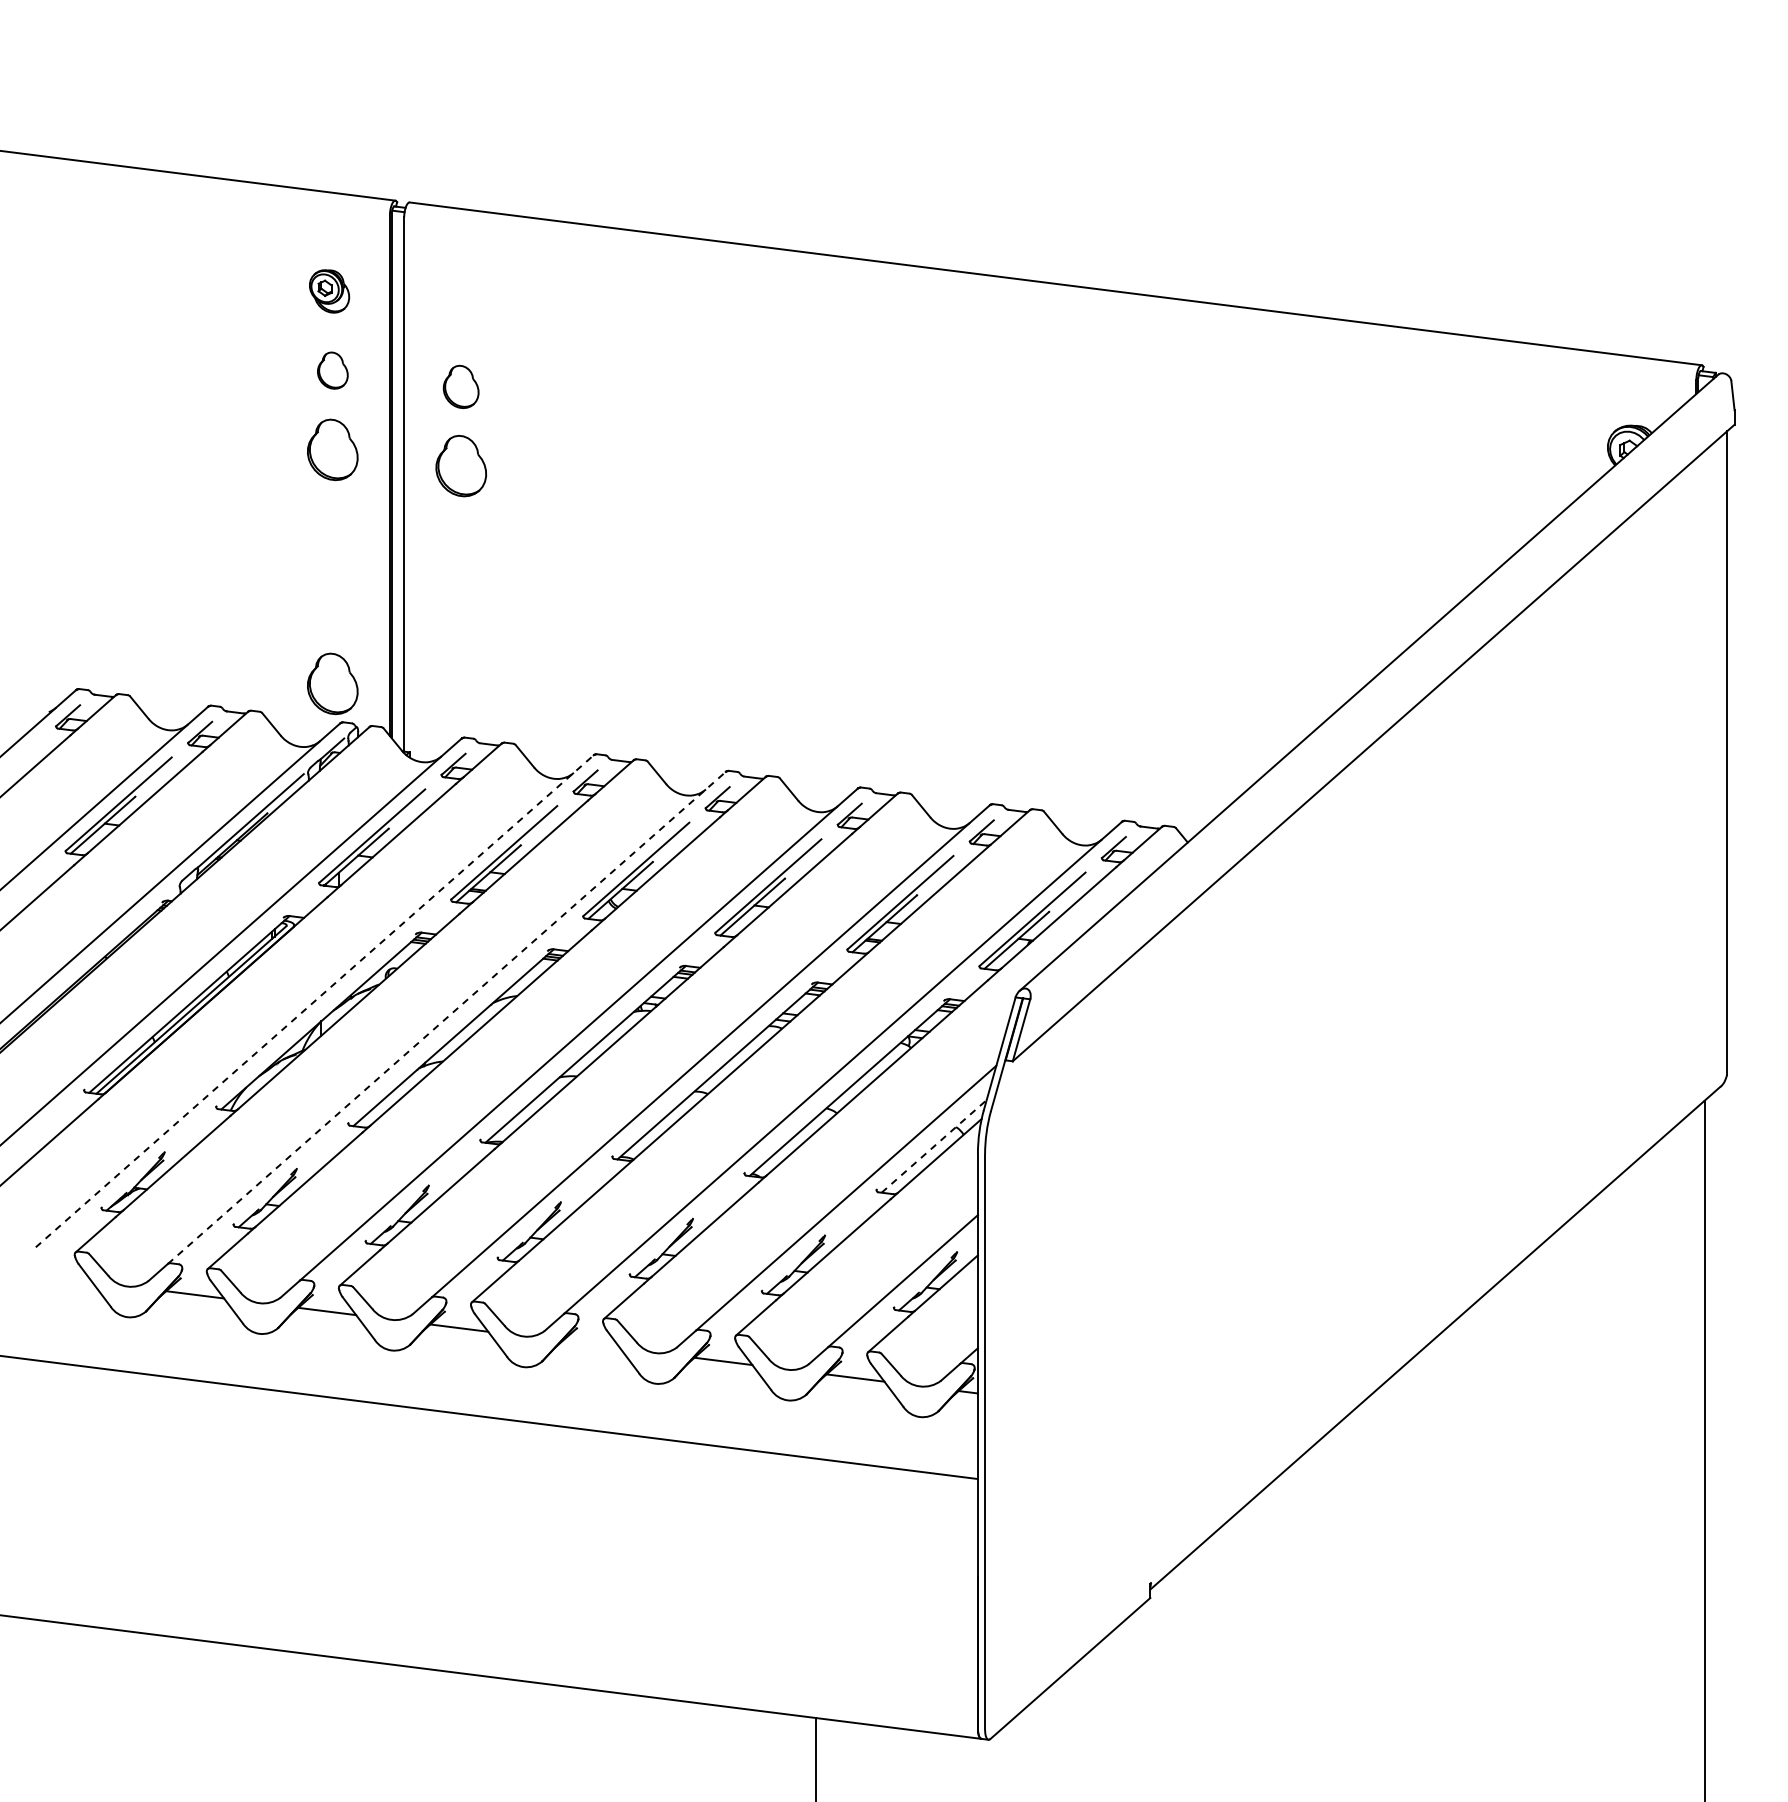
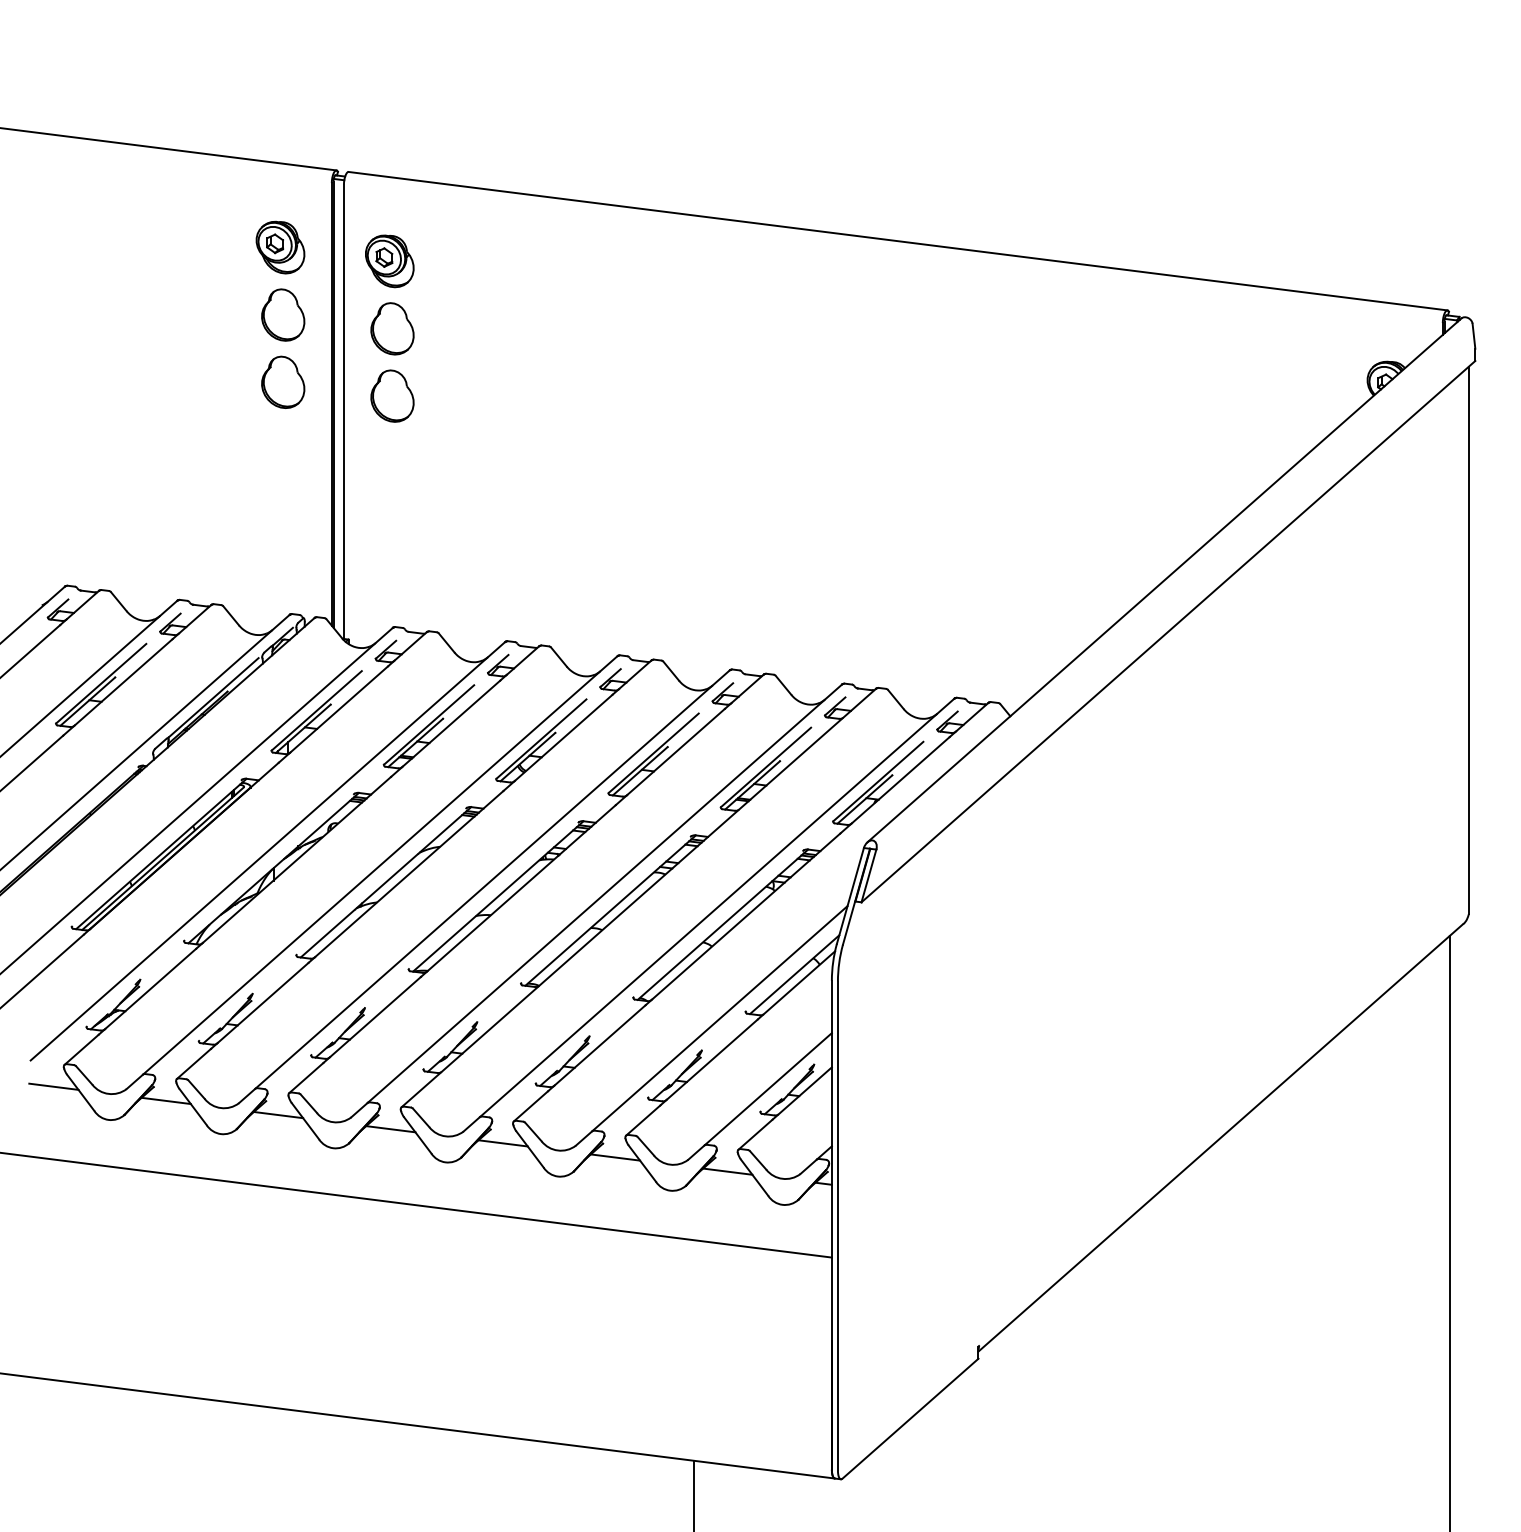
part: (329, 291) -> (280, 247), size x1.43
part: (458, 307) -> (390, 261), added
part: (332, 370) -> (283, 314), size x1.67
part: (460, 386) -> (391, 328), size x1.43
part: (332, 683) -> (283, 581), removed
line: (314, 1001) -> (267, 851), dashed -> solid
line: (446, 1017) -> (379, 865), dashed -> solid
line: (934, 1146) -> (794, 974), dashed -> solid
line: (63, 1277) -> (54, 1086), added
line: (591, 1344) -> (503, 1143), added

